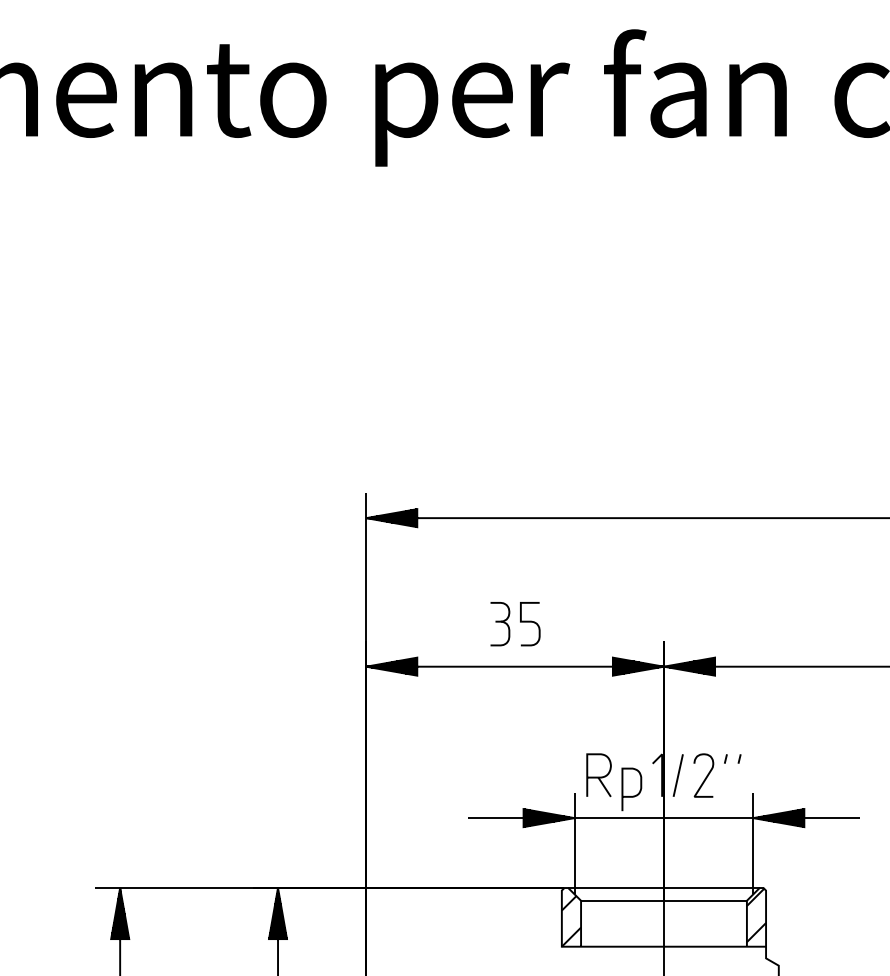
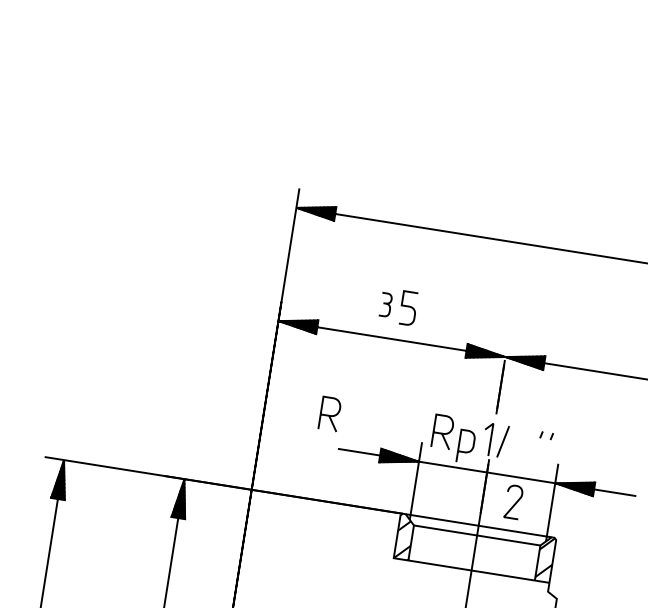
part: (500, 624) -> (385, 305), size x0.7
line: (663, 658) -> (506, 350), solid -> dashed
part: (450, 775) -> (329, 414), added
curve: (705, 777) -> (514, 503), moved

